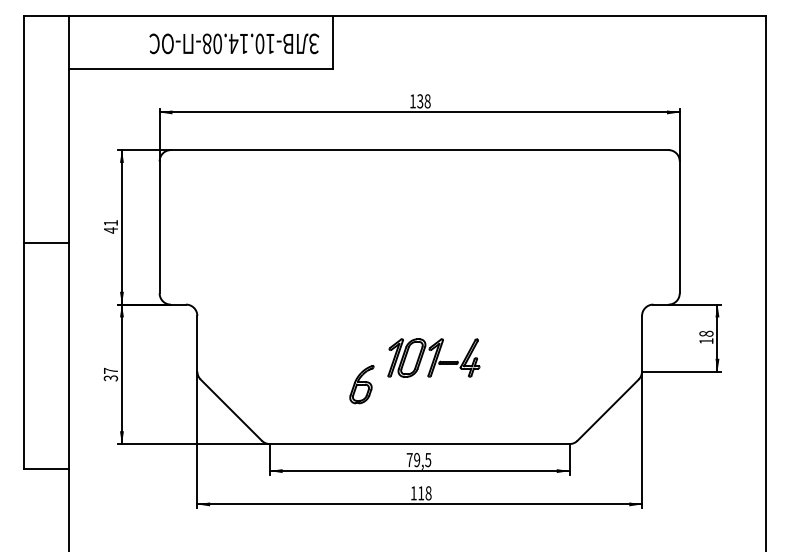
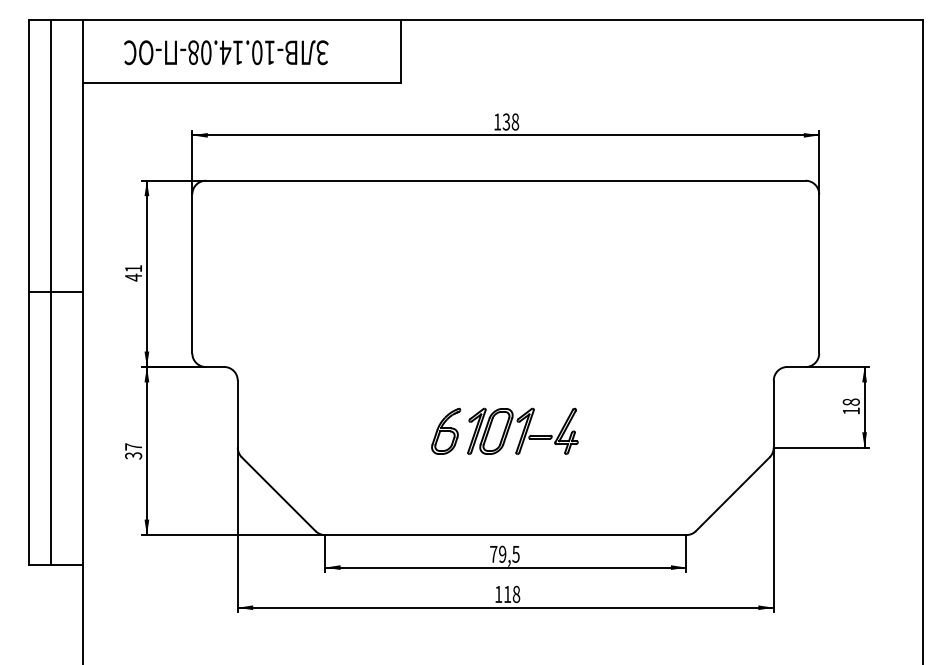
text: (234, 43) -> (226, 52), moved
line: (42, 241) -> (51, 291), added
part: (362, 383) -> (446, 430), moved

